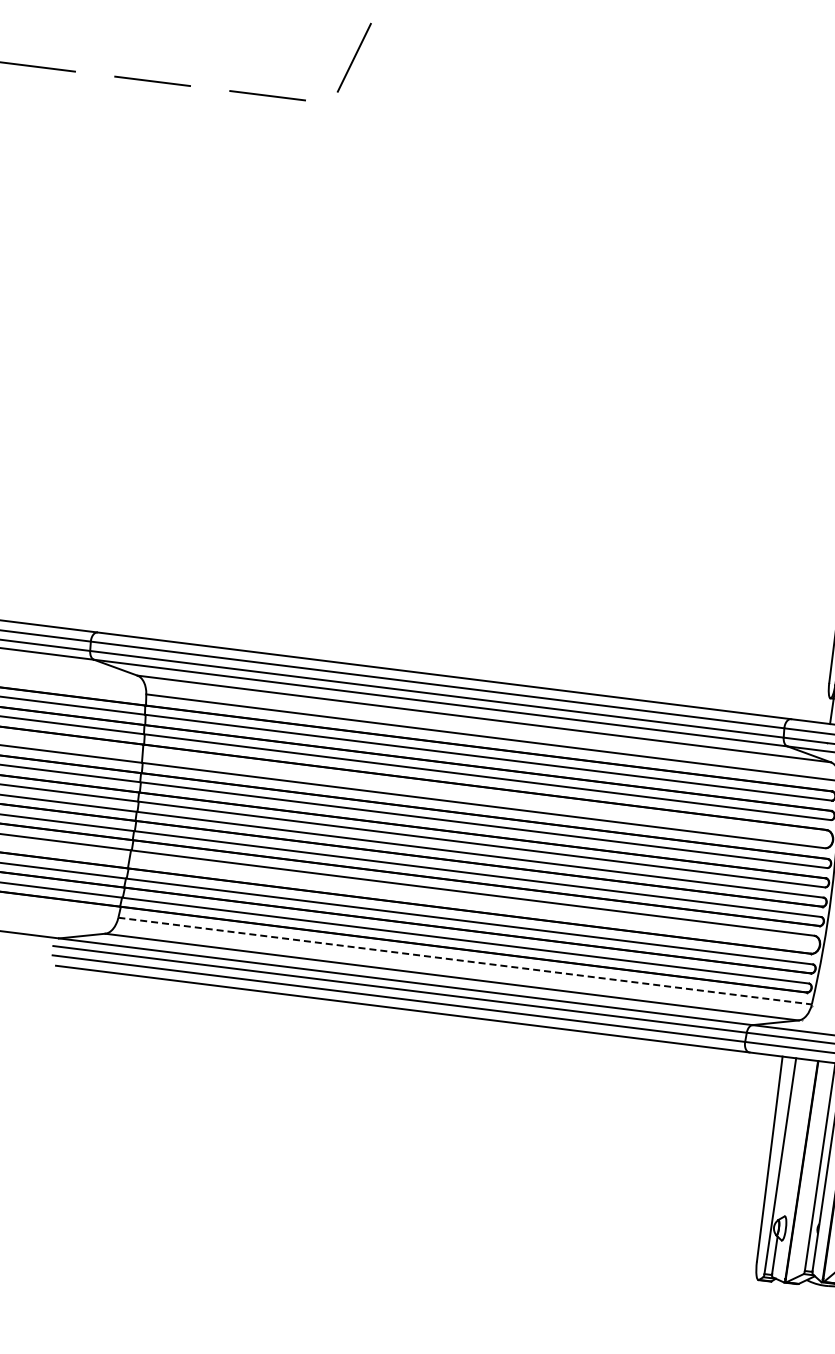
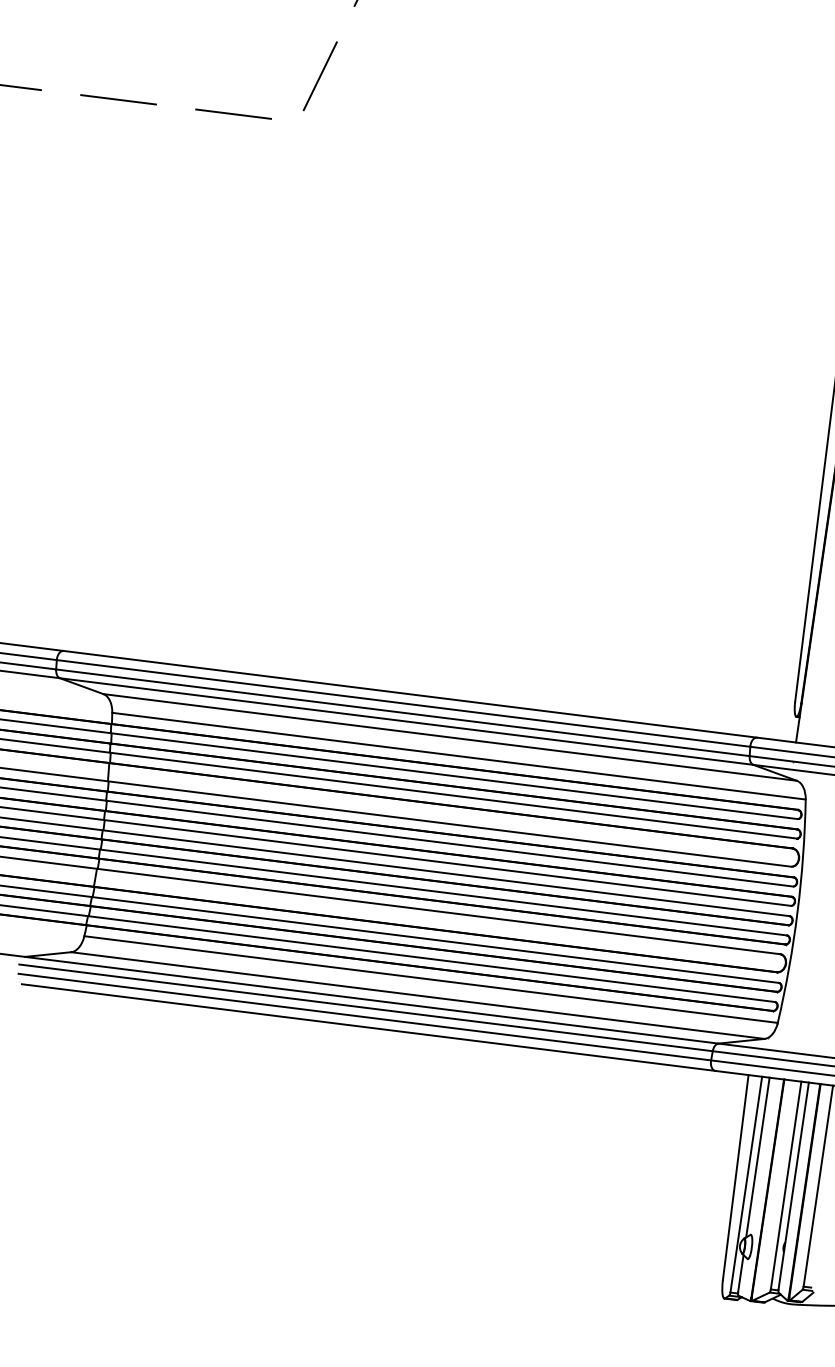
line: (465, 961) -> (431, 979), dashed -> solid
line: (791, 1139) -> (757, 1157), added

